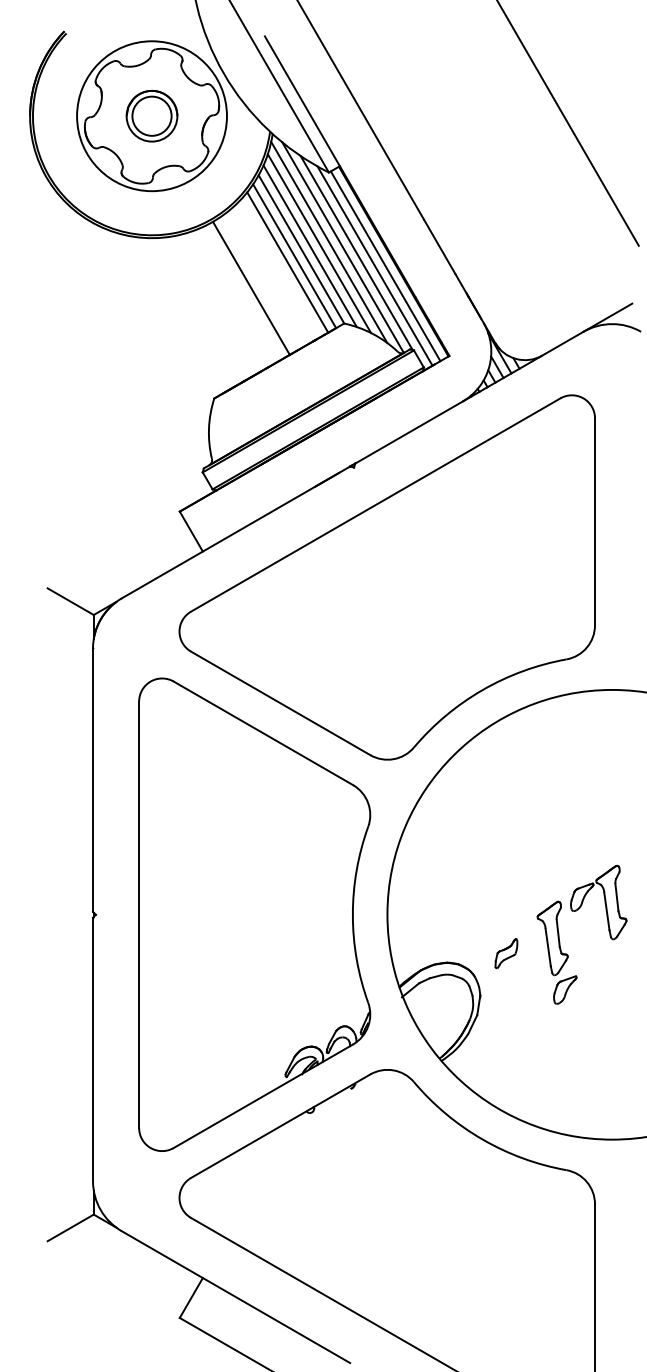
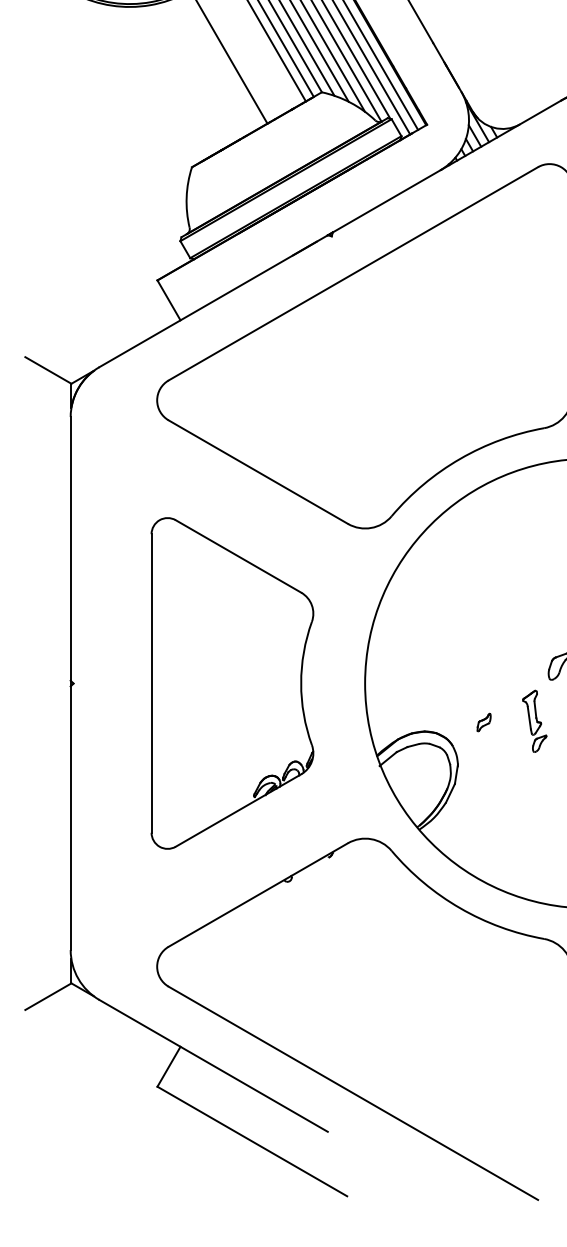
part: (254, 914) -> (232, 683), size x0.7
part: (556, 952) -> (534, 721), size x0.6
part: (506, 953) -> (484, 722), size x0.6

